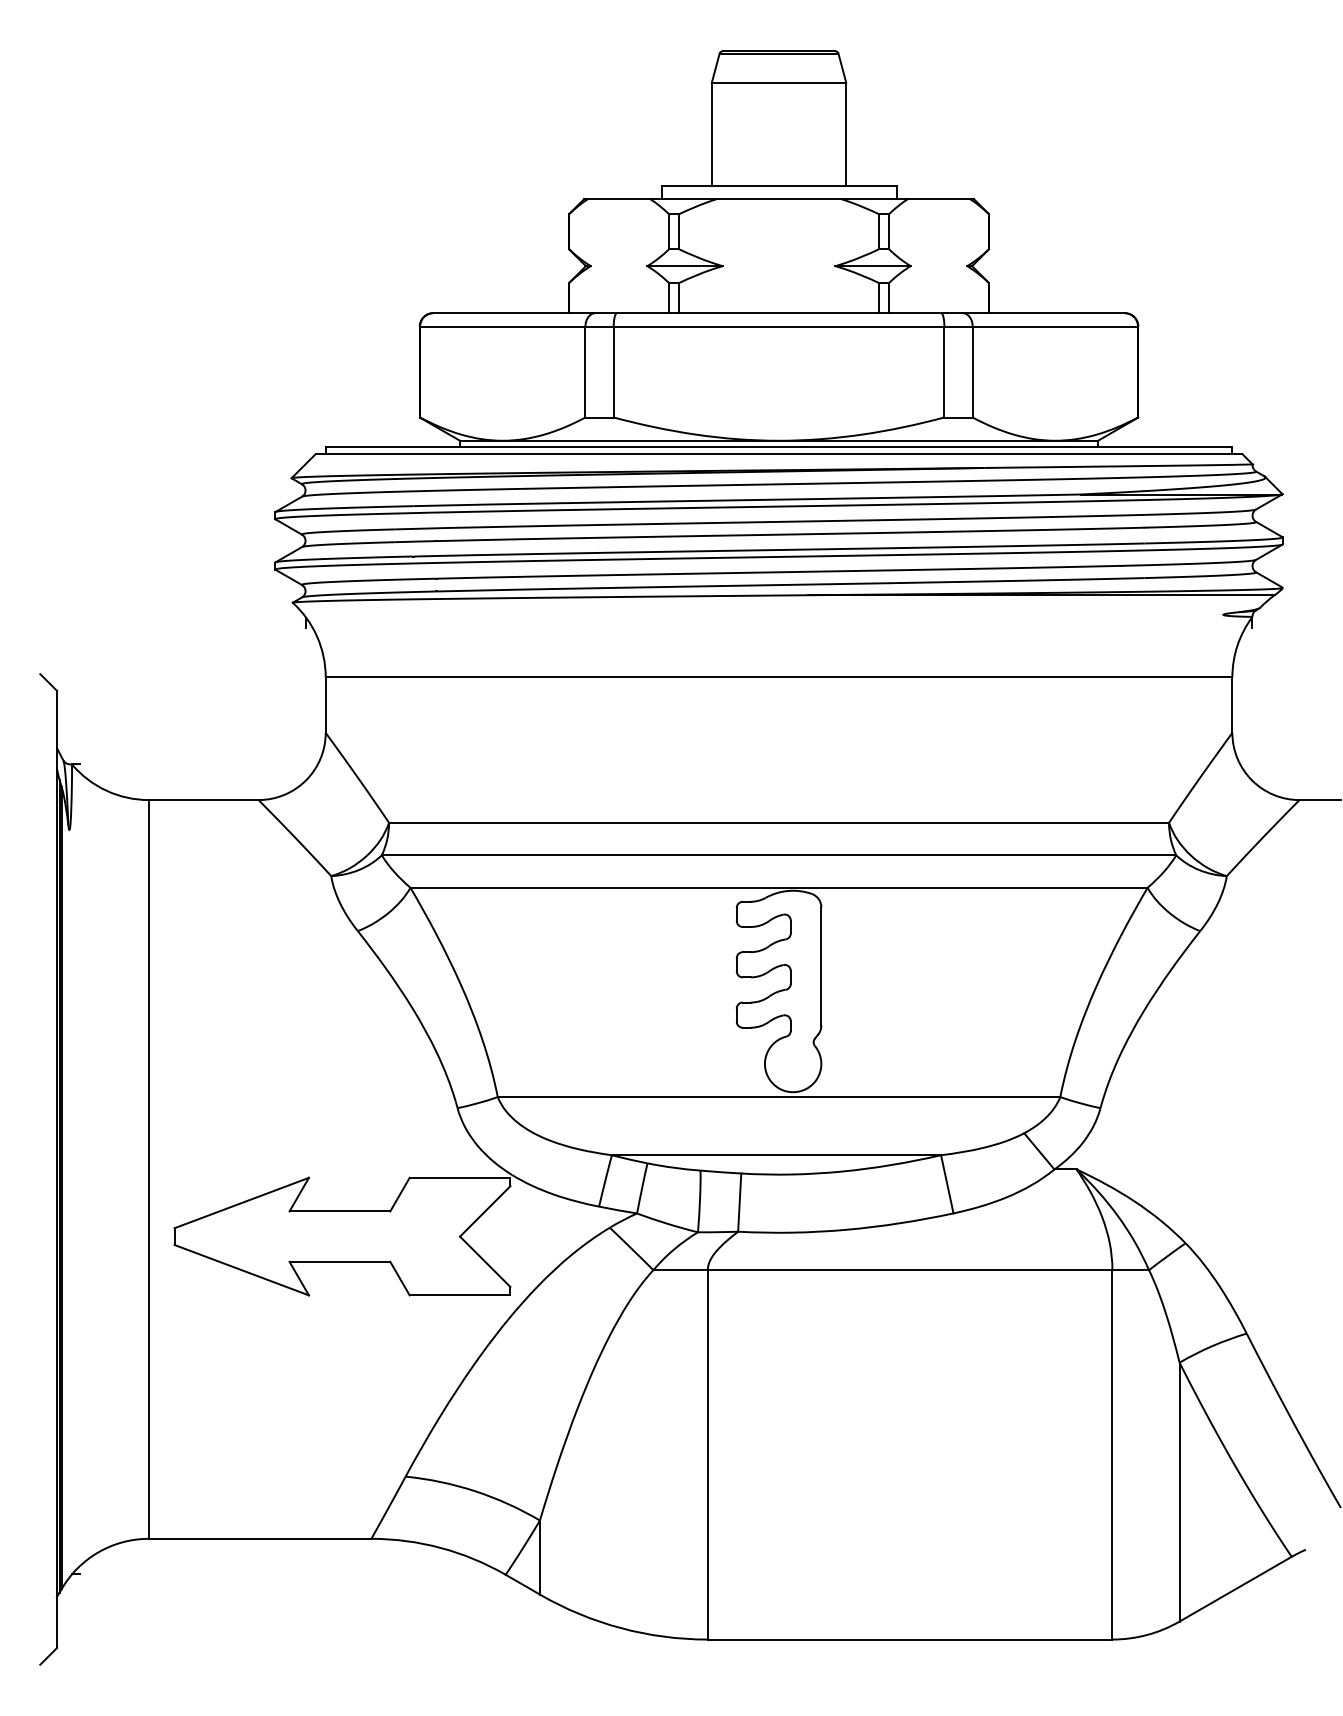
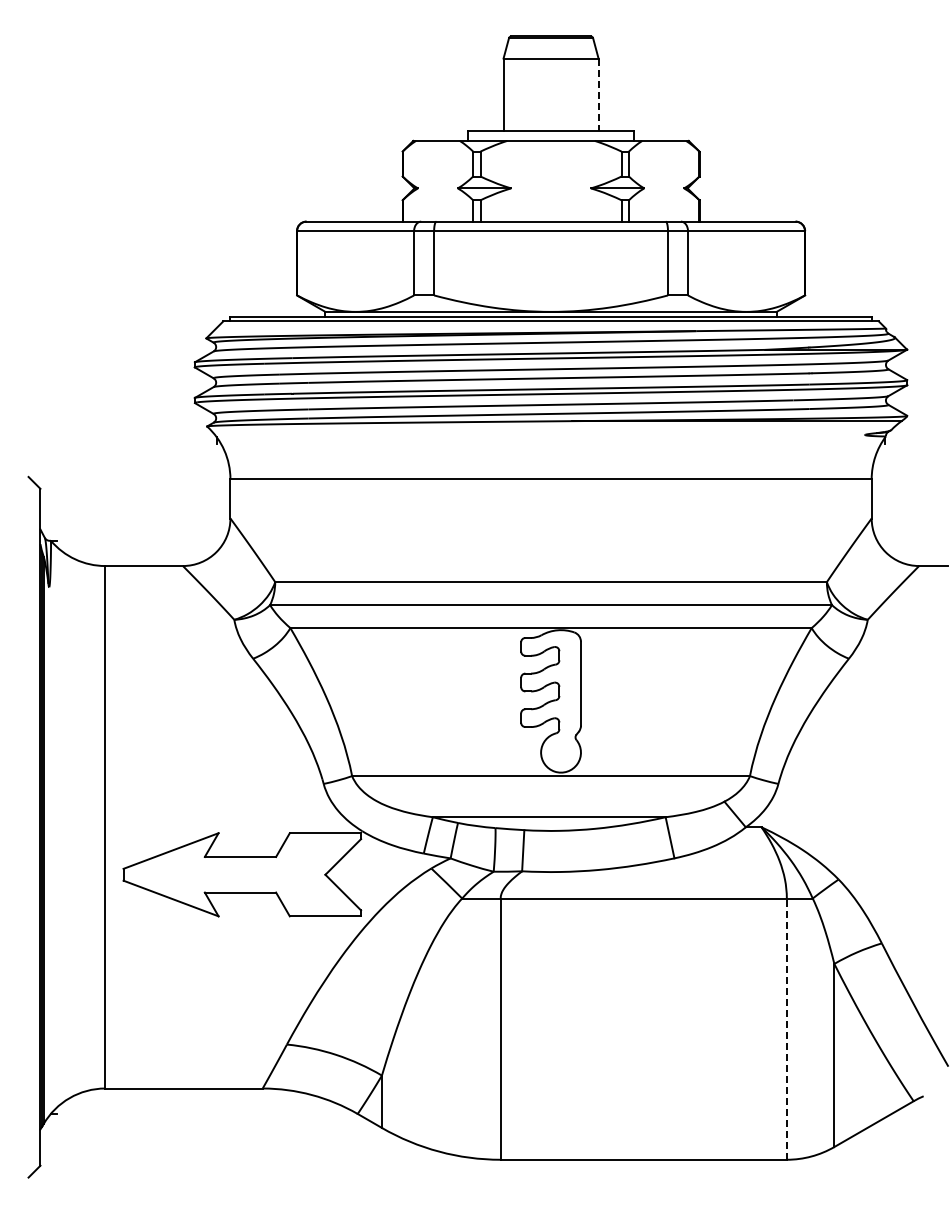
line: (846, 134) -> (598, 95), solid -> dashed
line: (1111, 1455) -> (786, 1029), solid -> dashed

